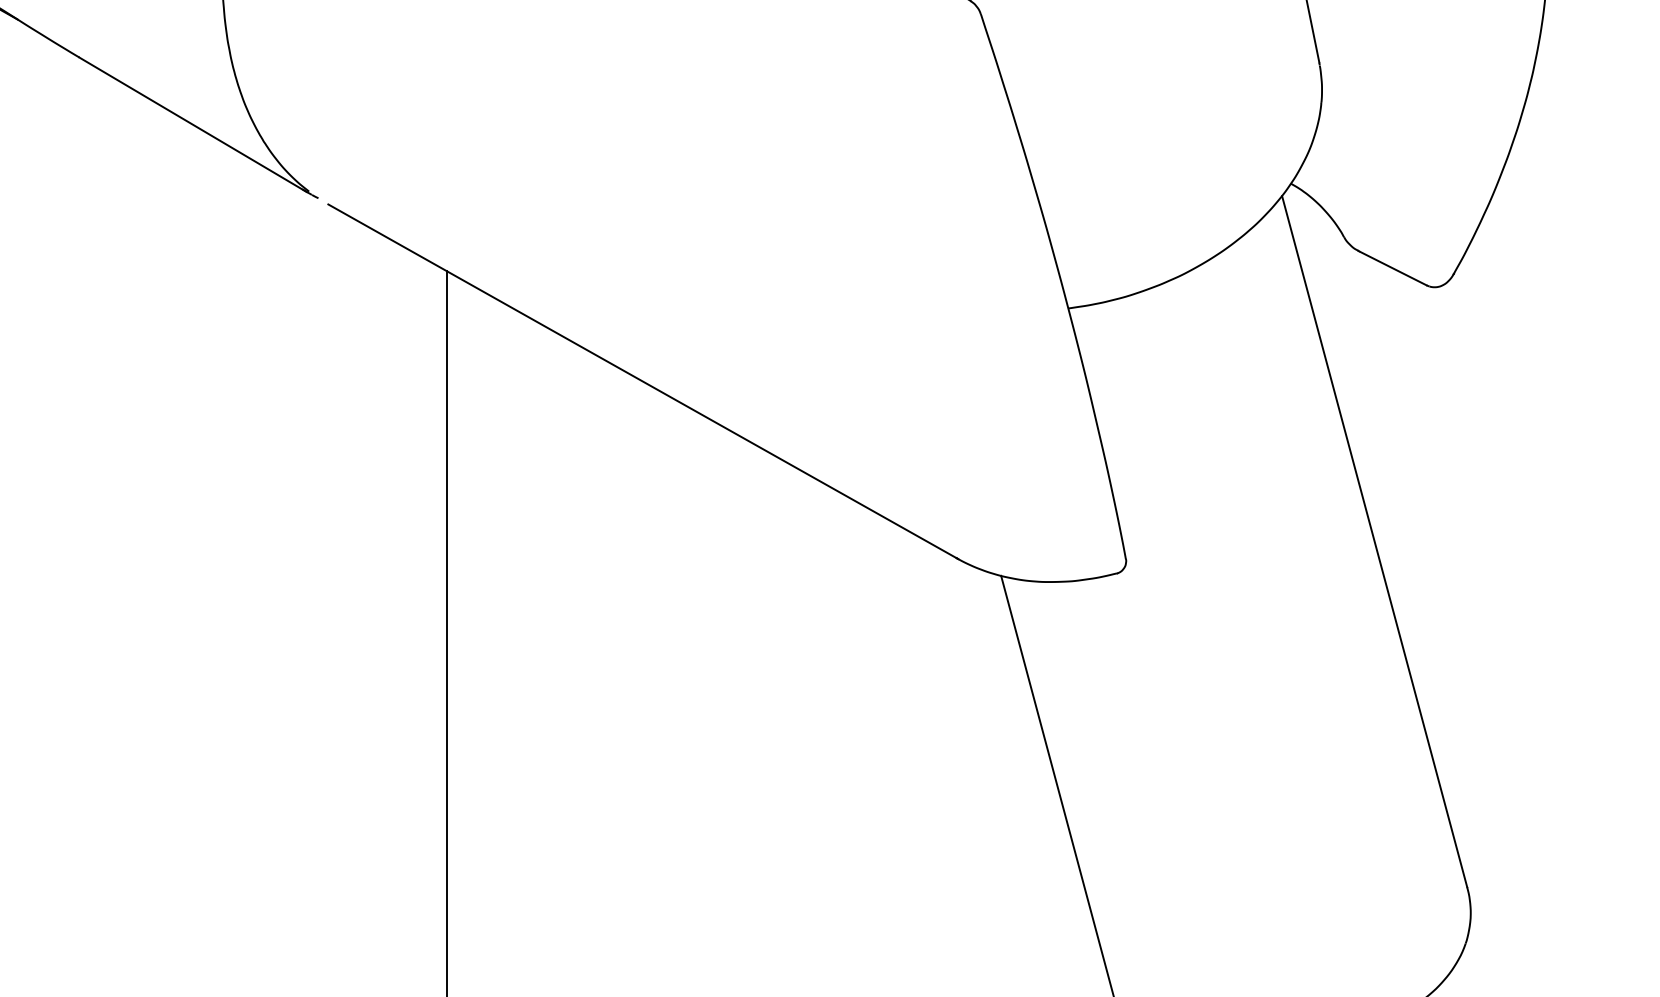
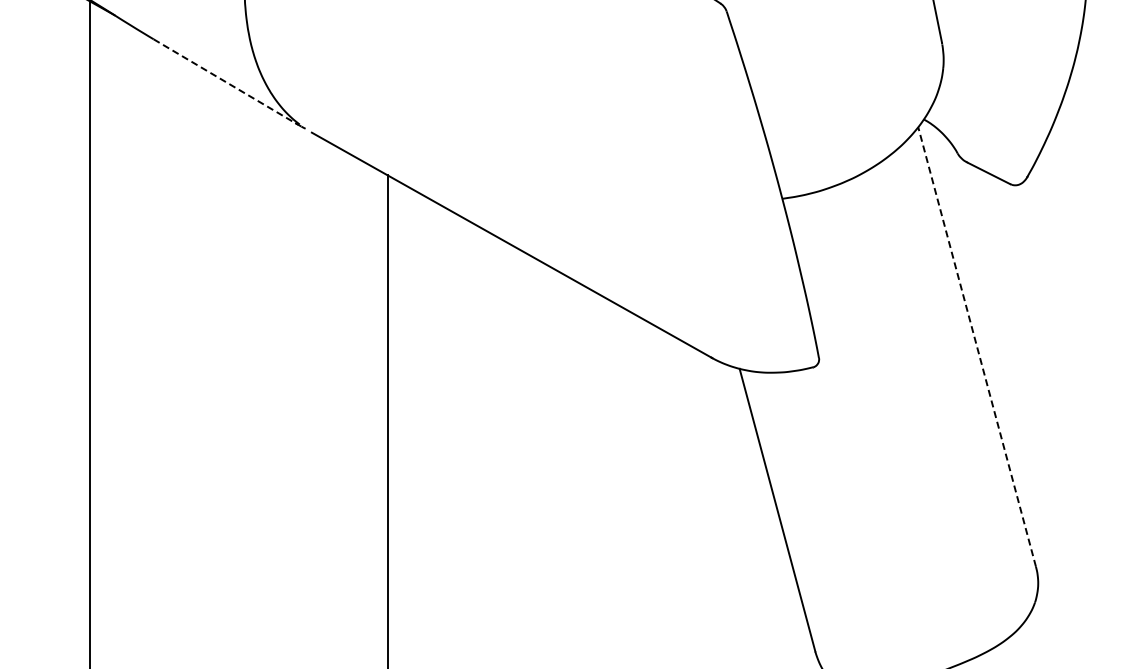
line: (194, 125) -> (226, 82), solid -> dashed
line: (1373, 540) -> (976, 346), solid -> dashed

